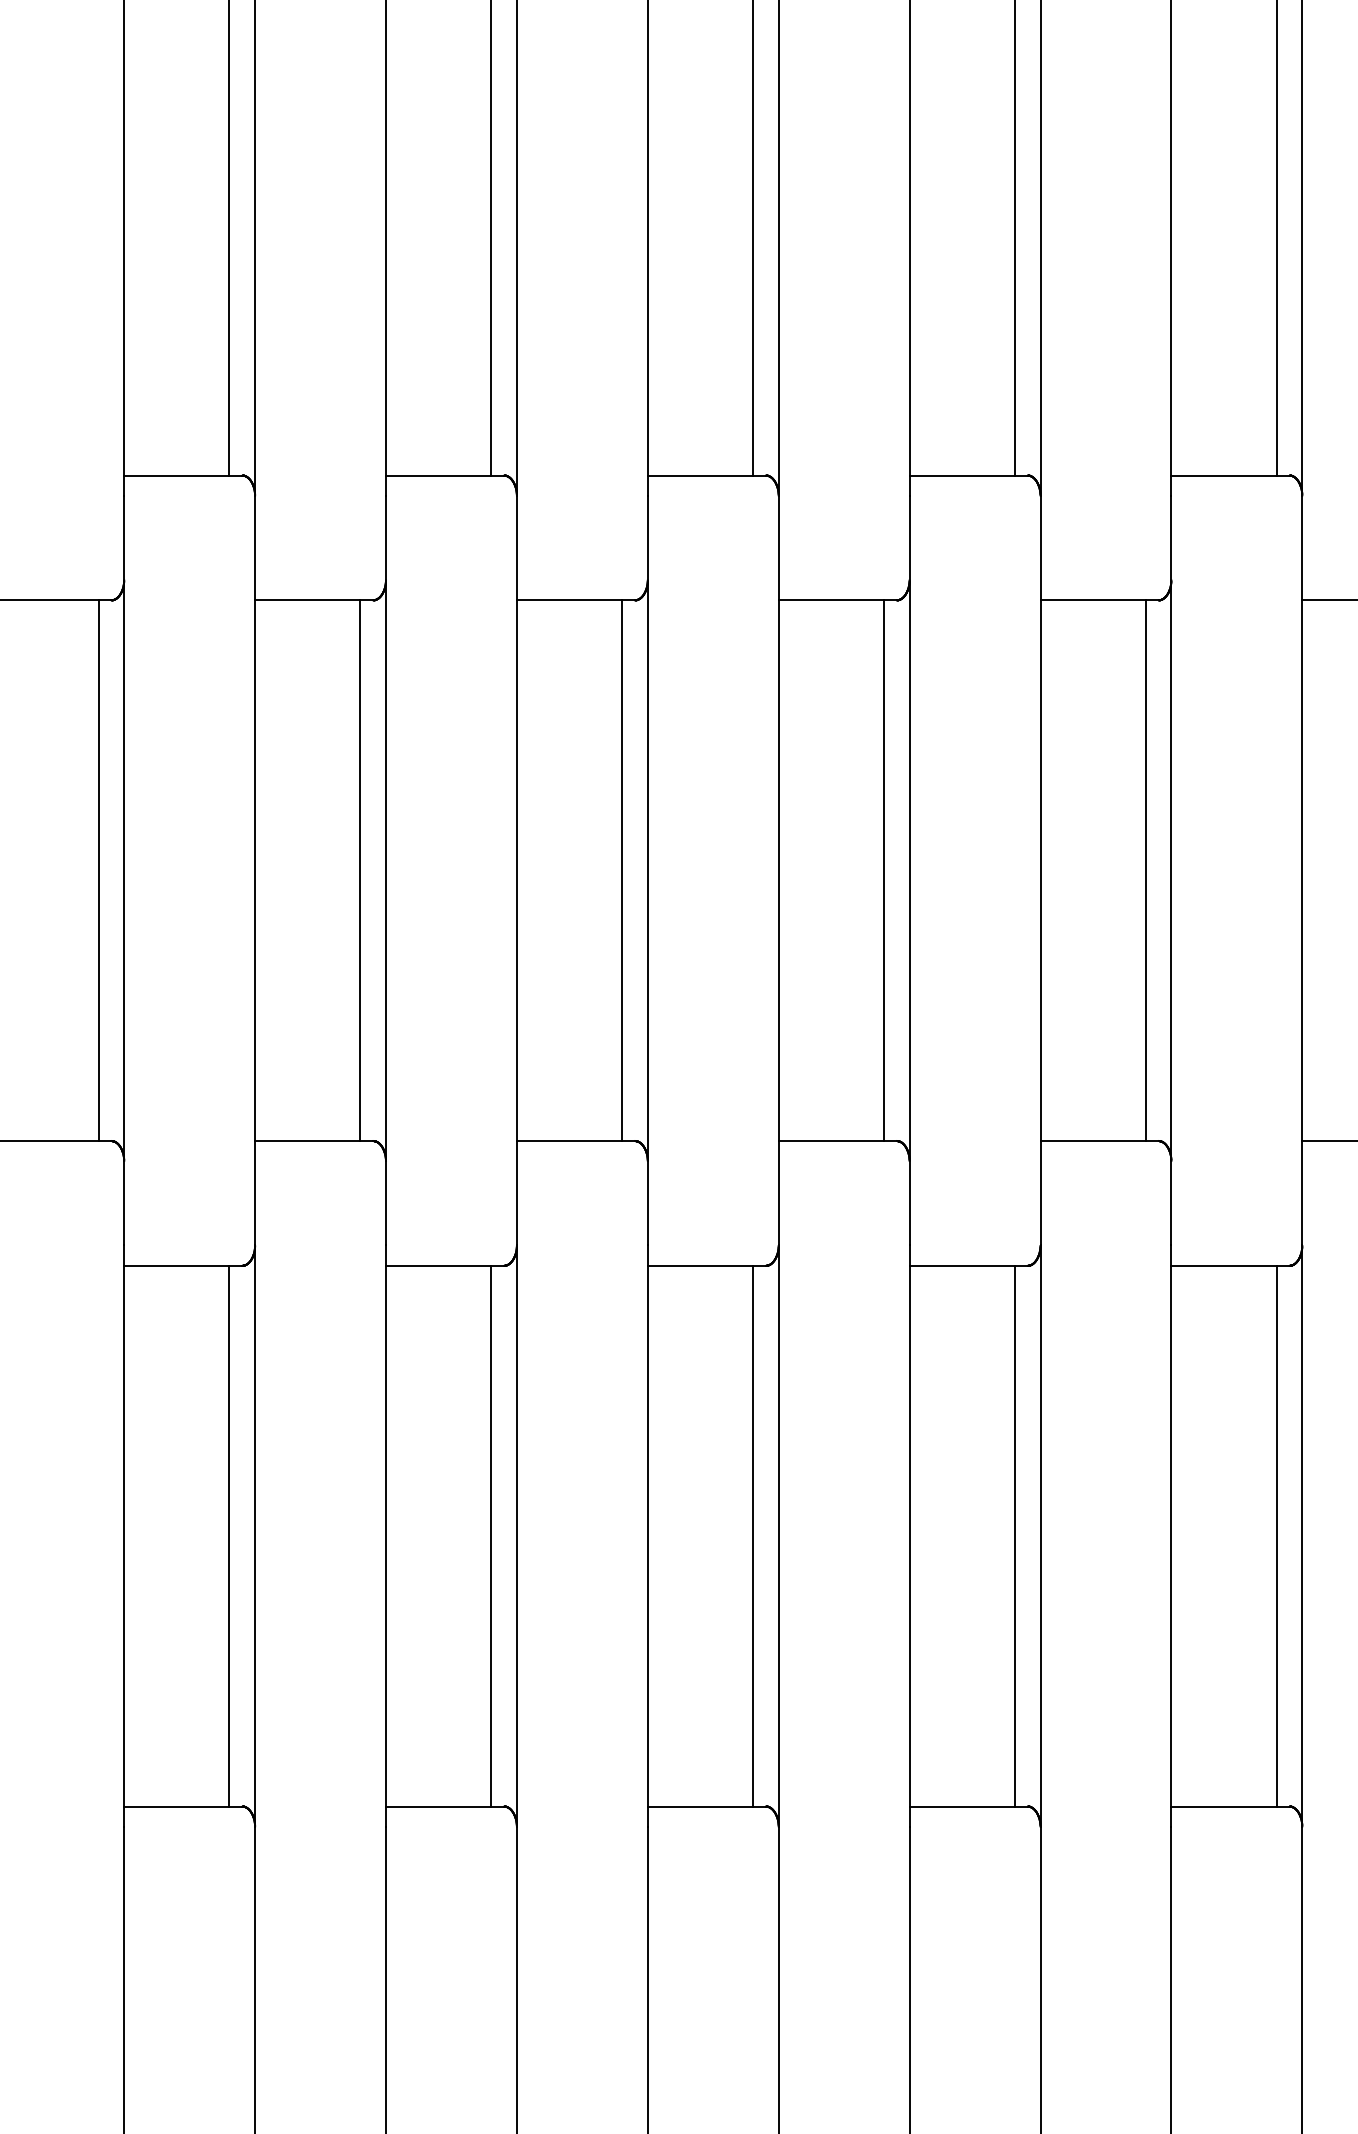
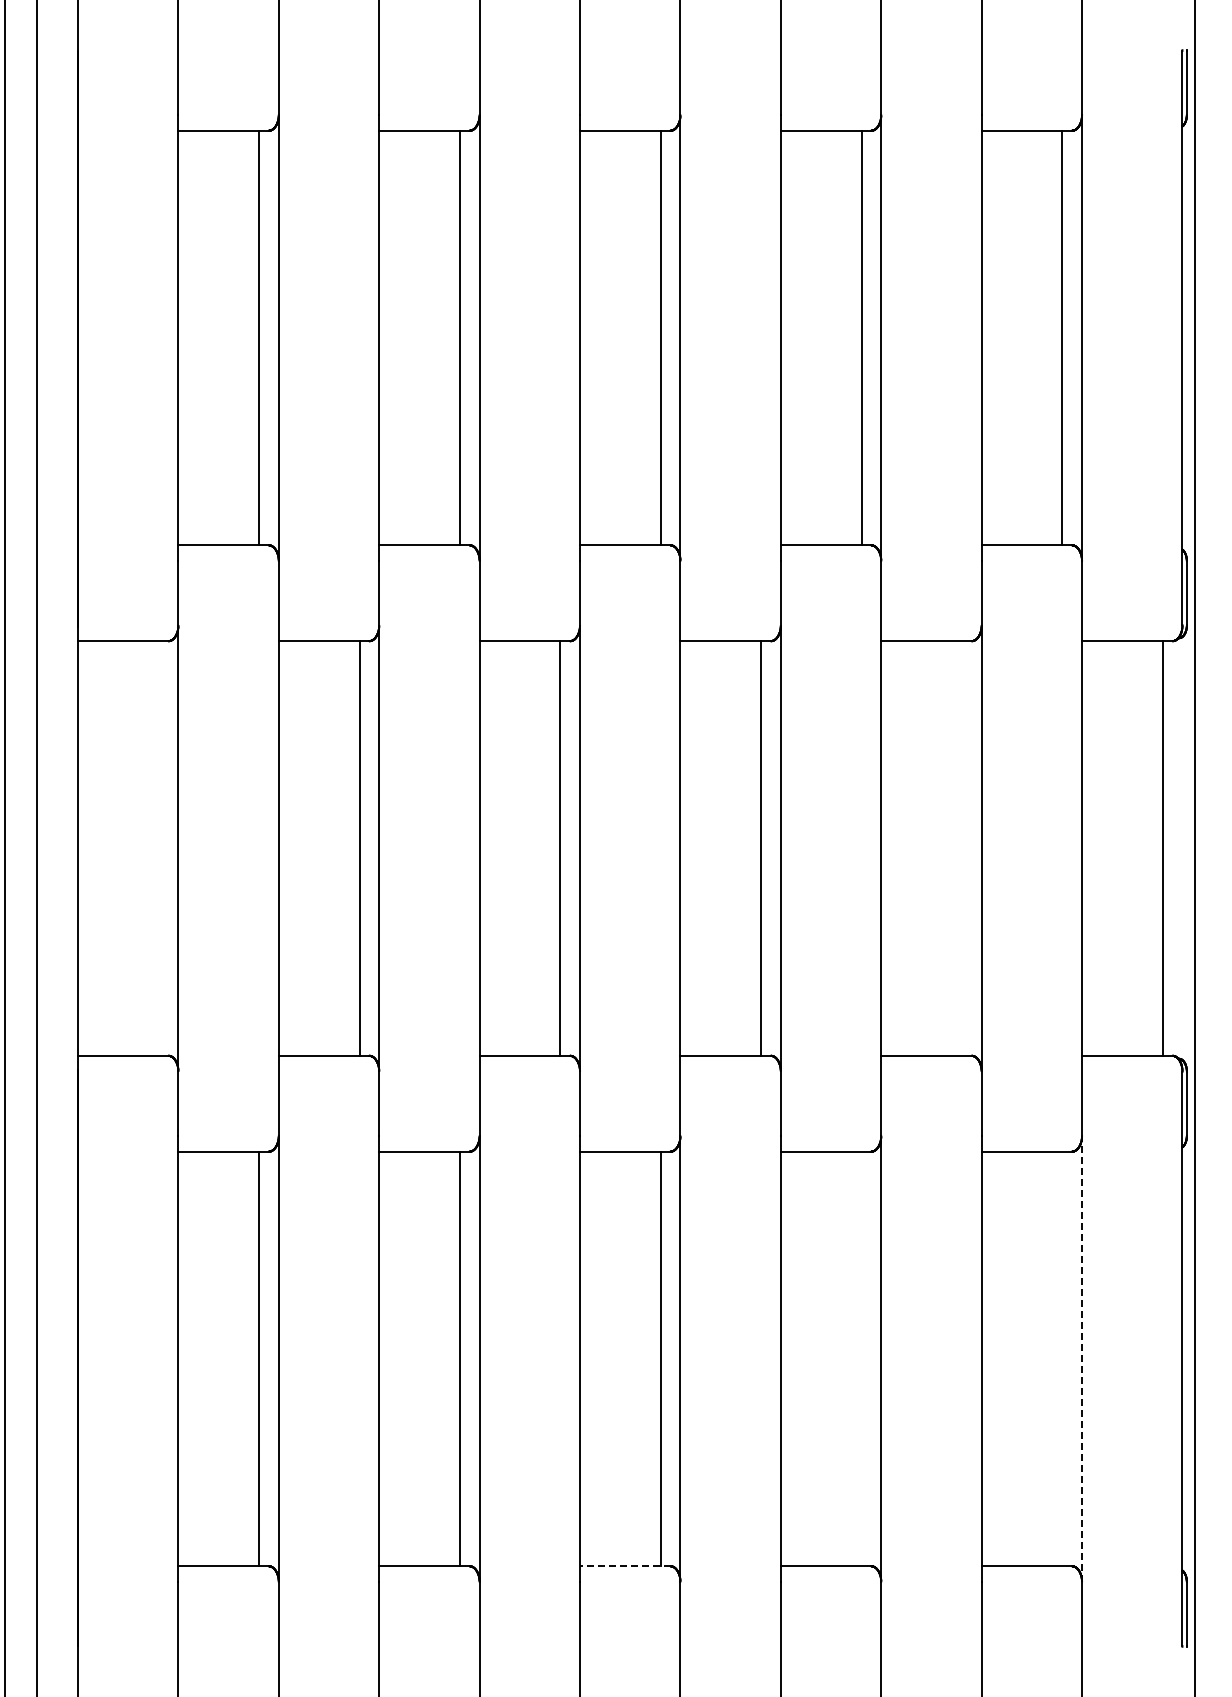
line: (98, 870) -> (158, 848), removed
line: (1145, 870) -> (961, 848), removed
line: (1014, 1535) -> (861, 1358), removed
line: (1276, 1535) -> (1062, 1358), removed
line: (1302, 1535) -> (1082, 1358), solid -> dashed
line: (705, 1806) -> (624, 1566), solid -> dashed

